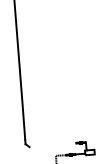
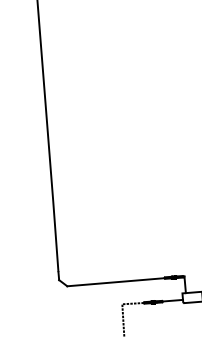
line: (57, 144) -> (125, 280), added

